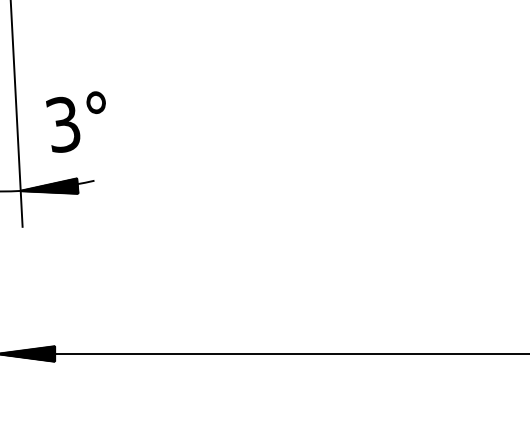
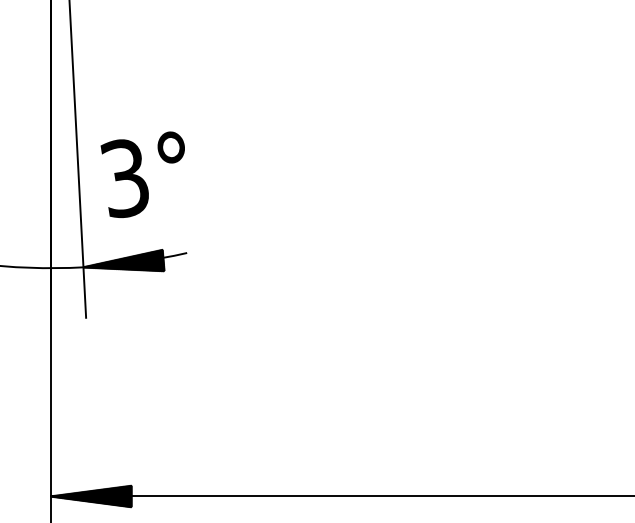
text: (75, 121) -> (142, 173), moved

